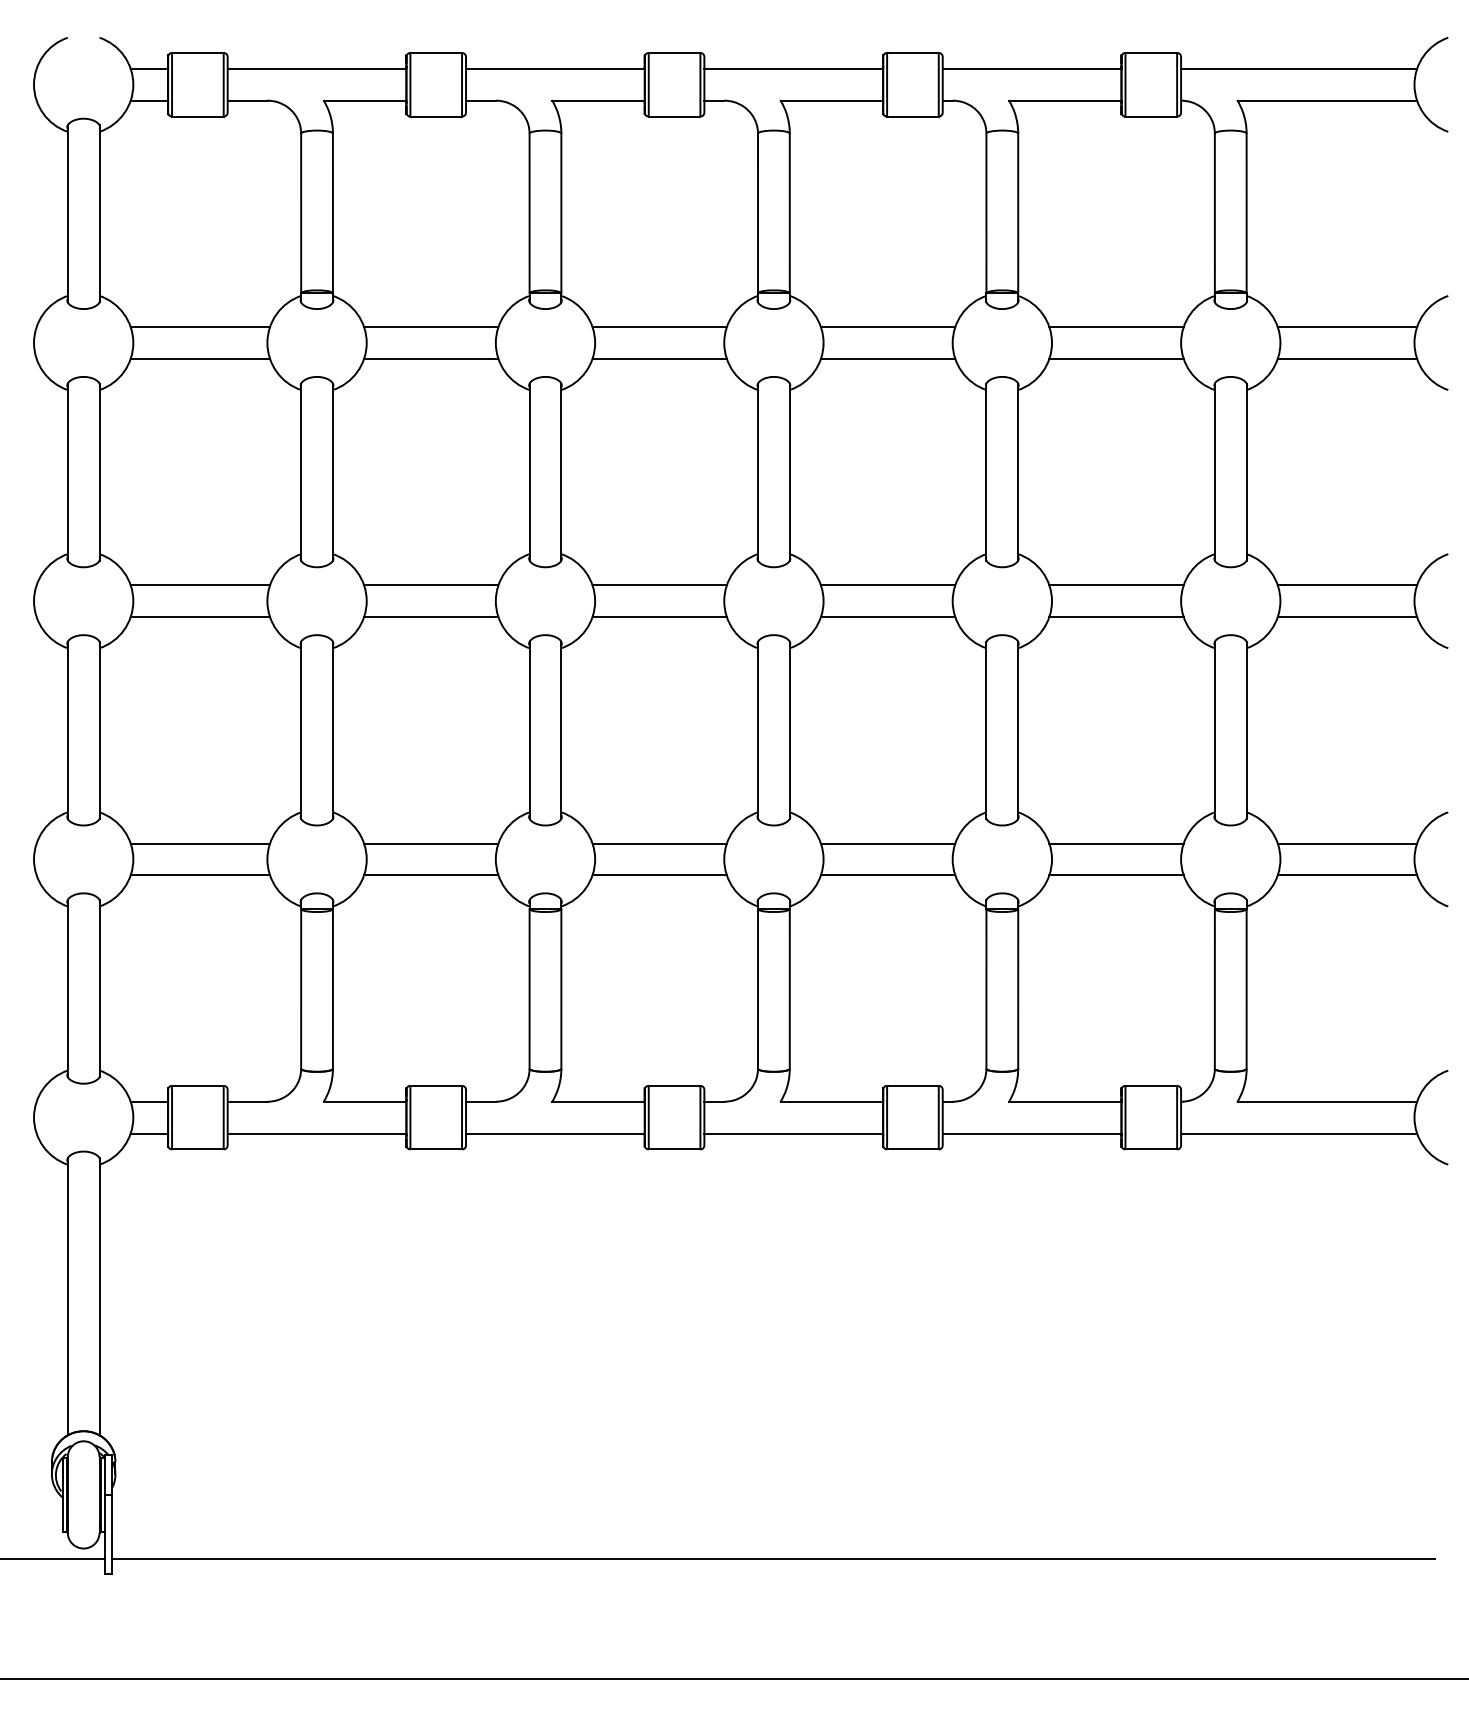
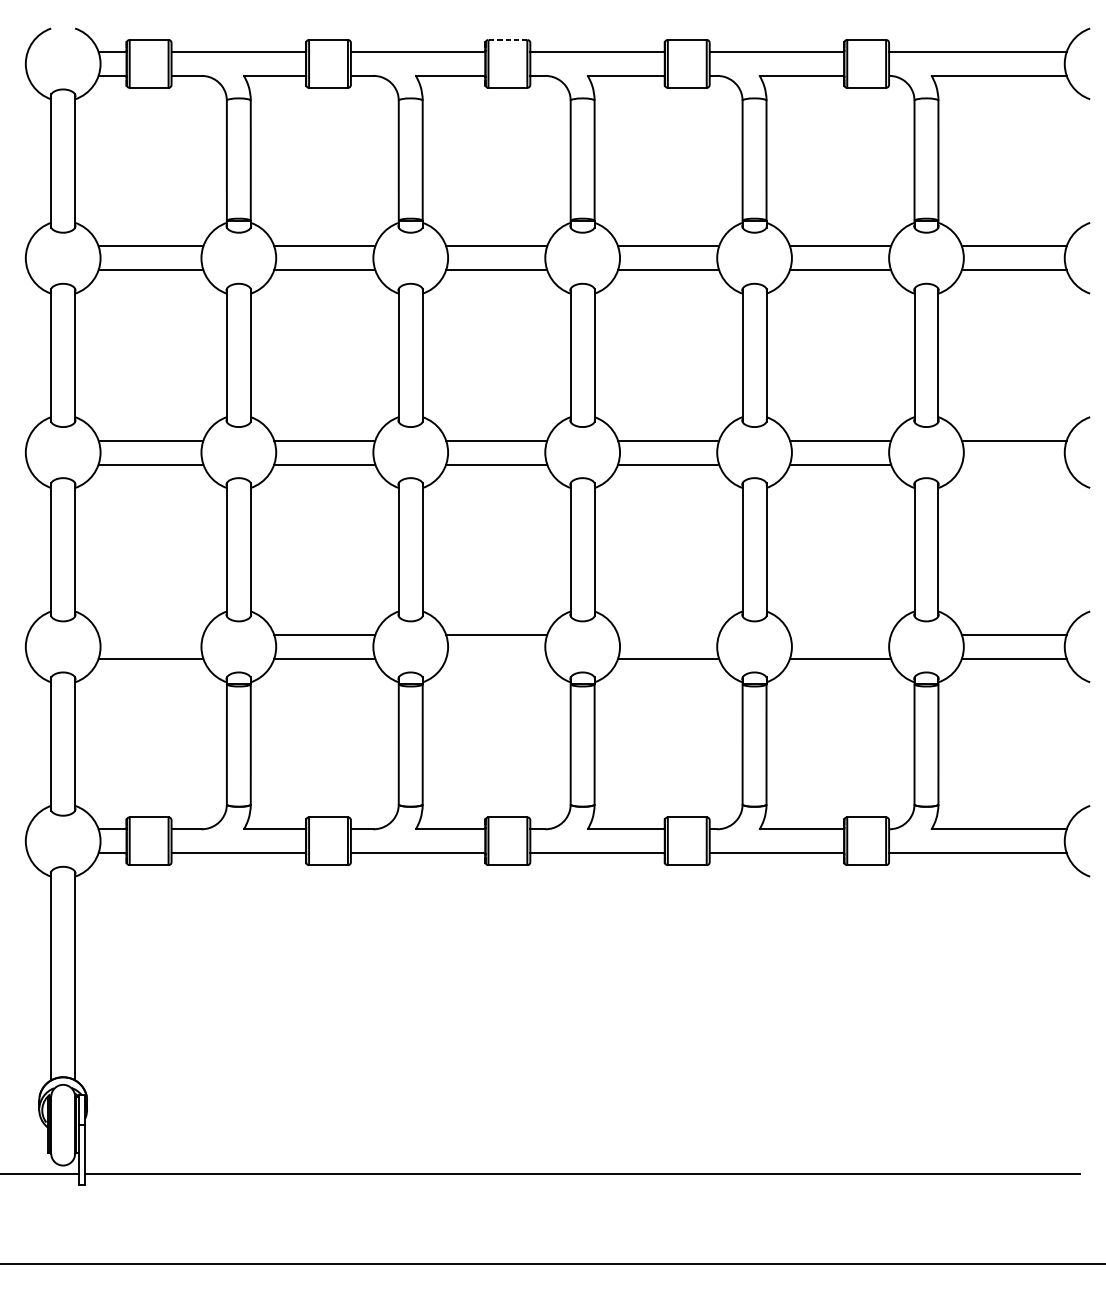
line: (674, 53) -> (507, 40), solid -> dashed
line: (1347, 617) -> (1014, 464), removed
line: (200, 843) -> (151, 634), removed
line: (887, 843) -> (668, 634), removed
line: (1116, 843) -> (840, 634), removed
line: (659, 875) -> (496, 659), removed

